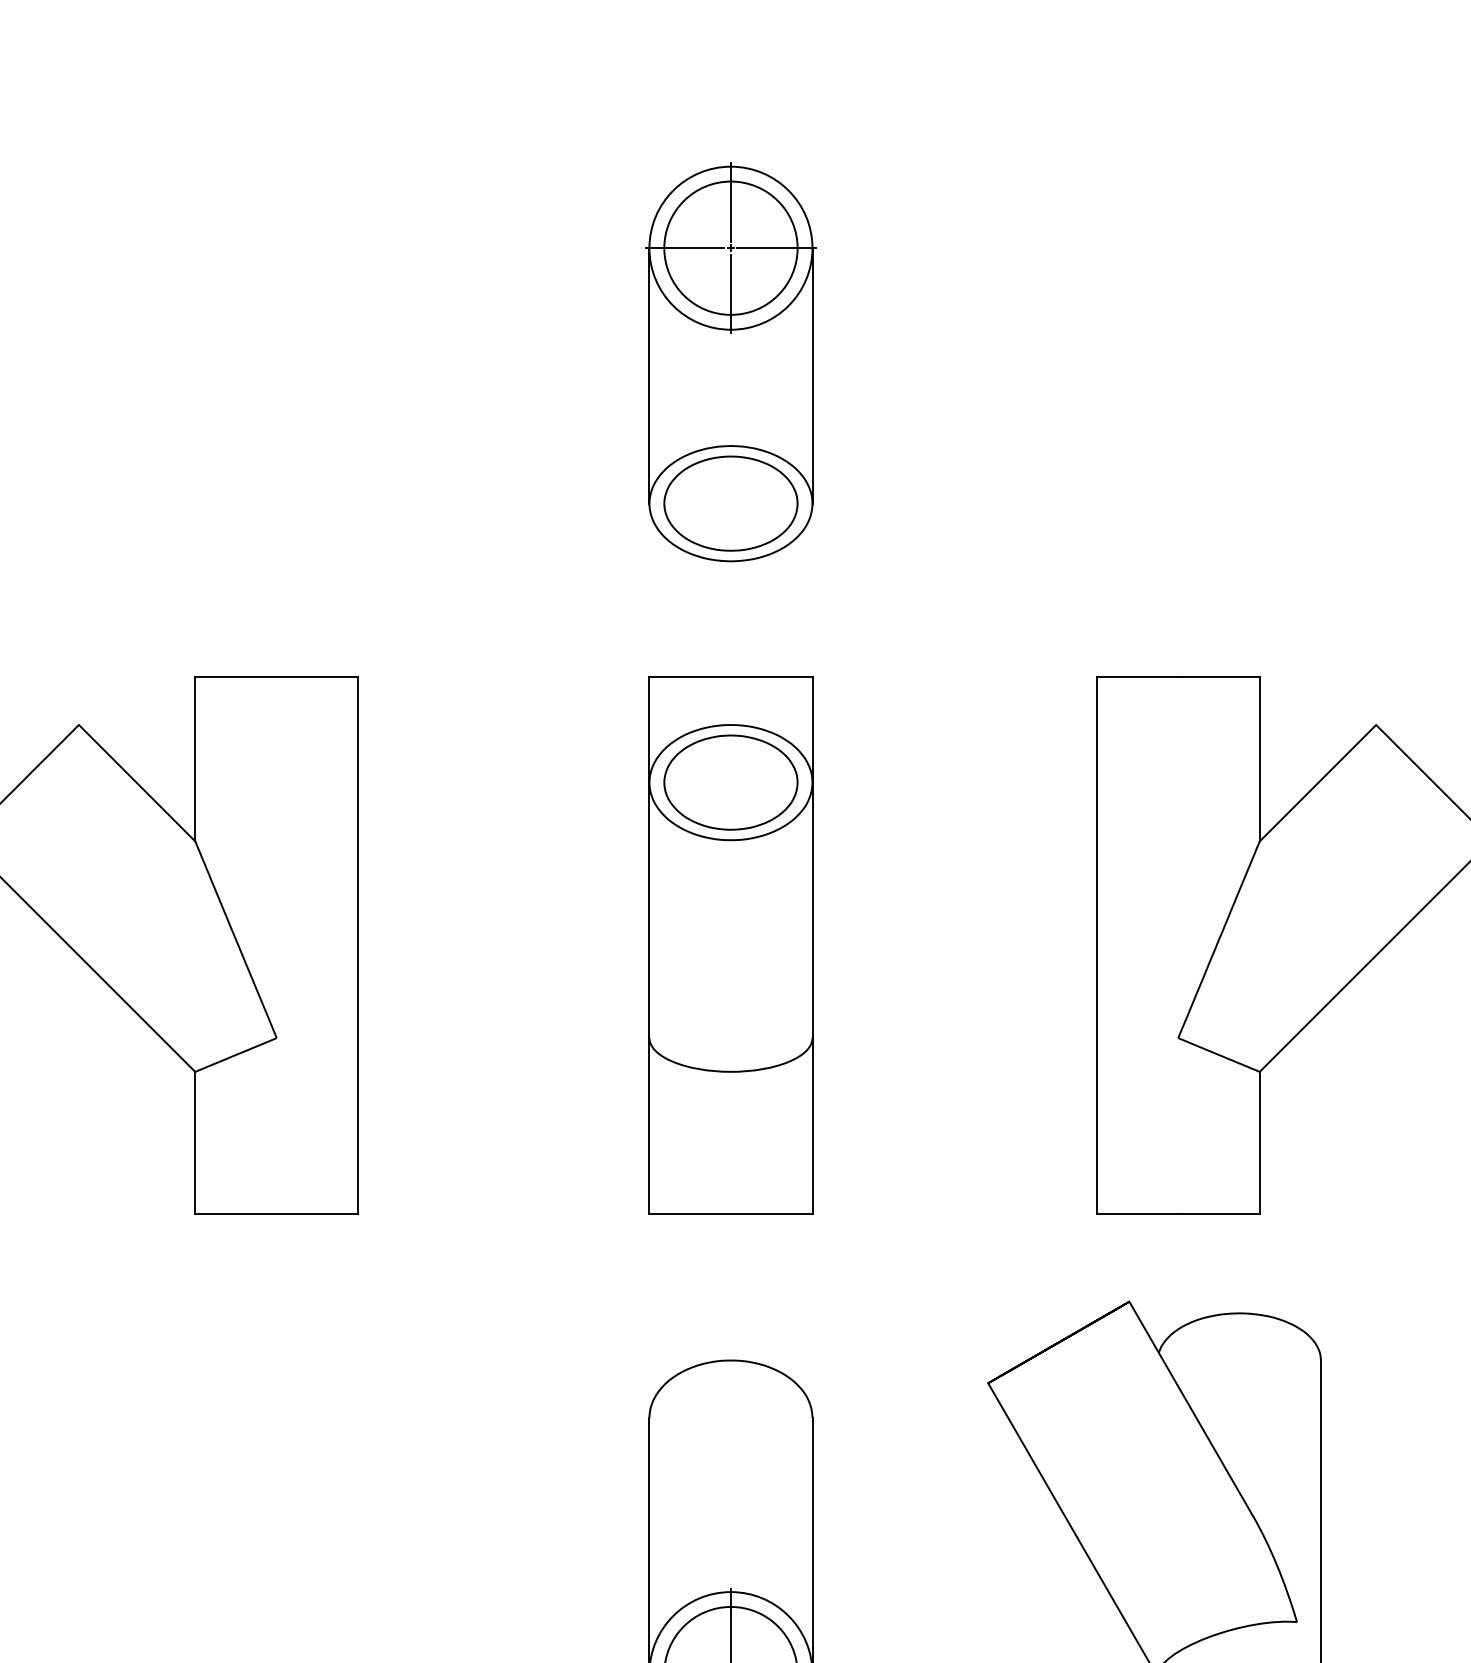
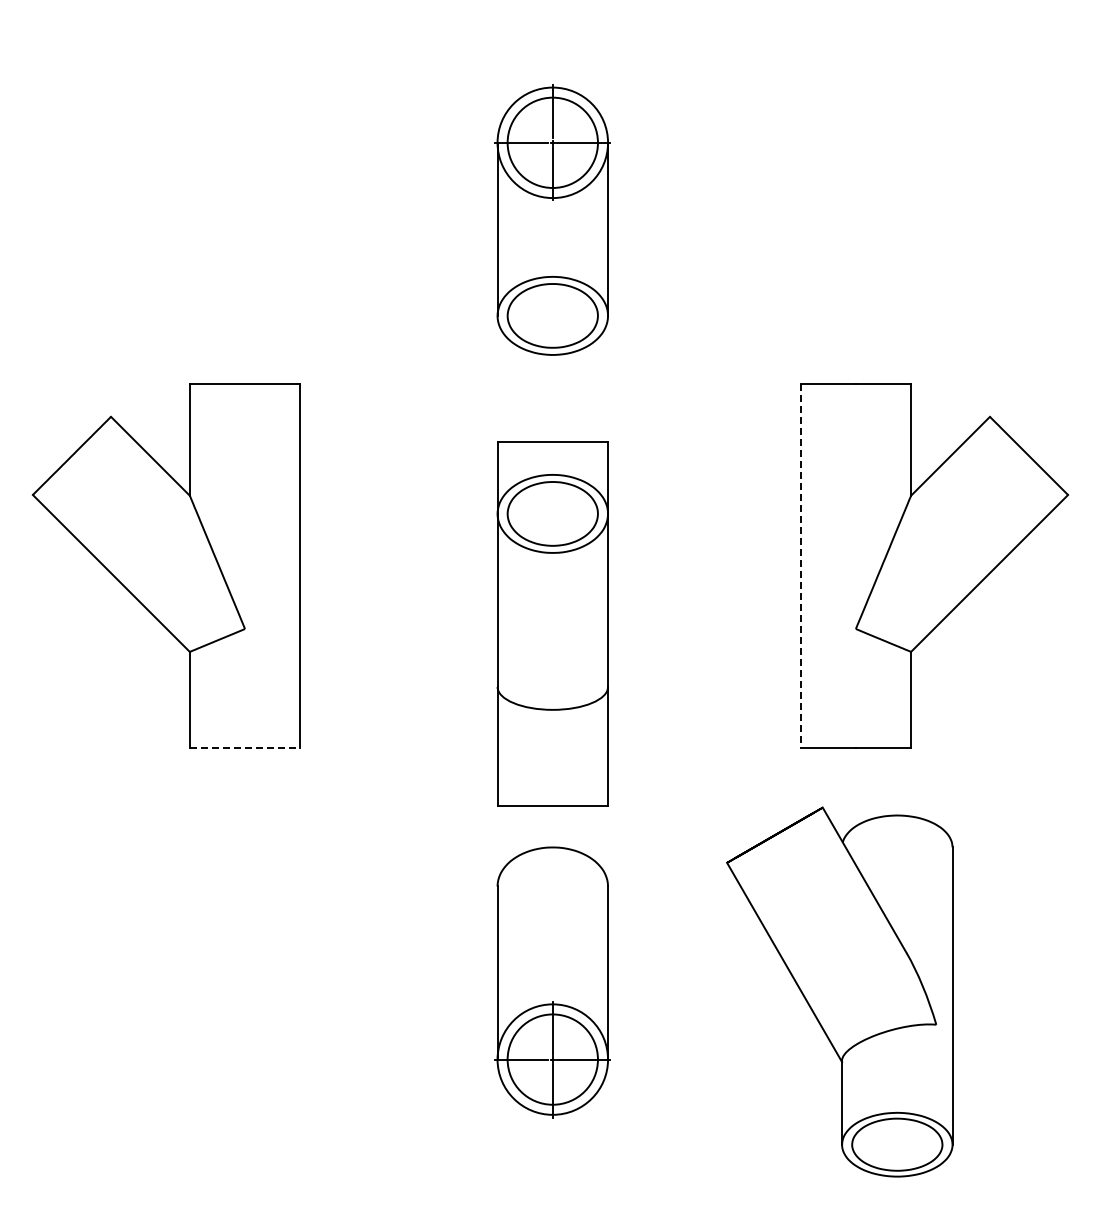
part: (730, 361) -> (552, 219), moved
part: (730, 944) -> (552, 623), moved
line: (1096, 945) -> (800, 566), solid -> dashed
line: (277, 1214) -> (245, 748), solid -> dashed

